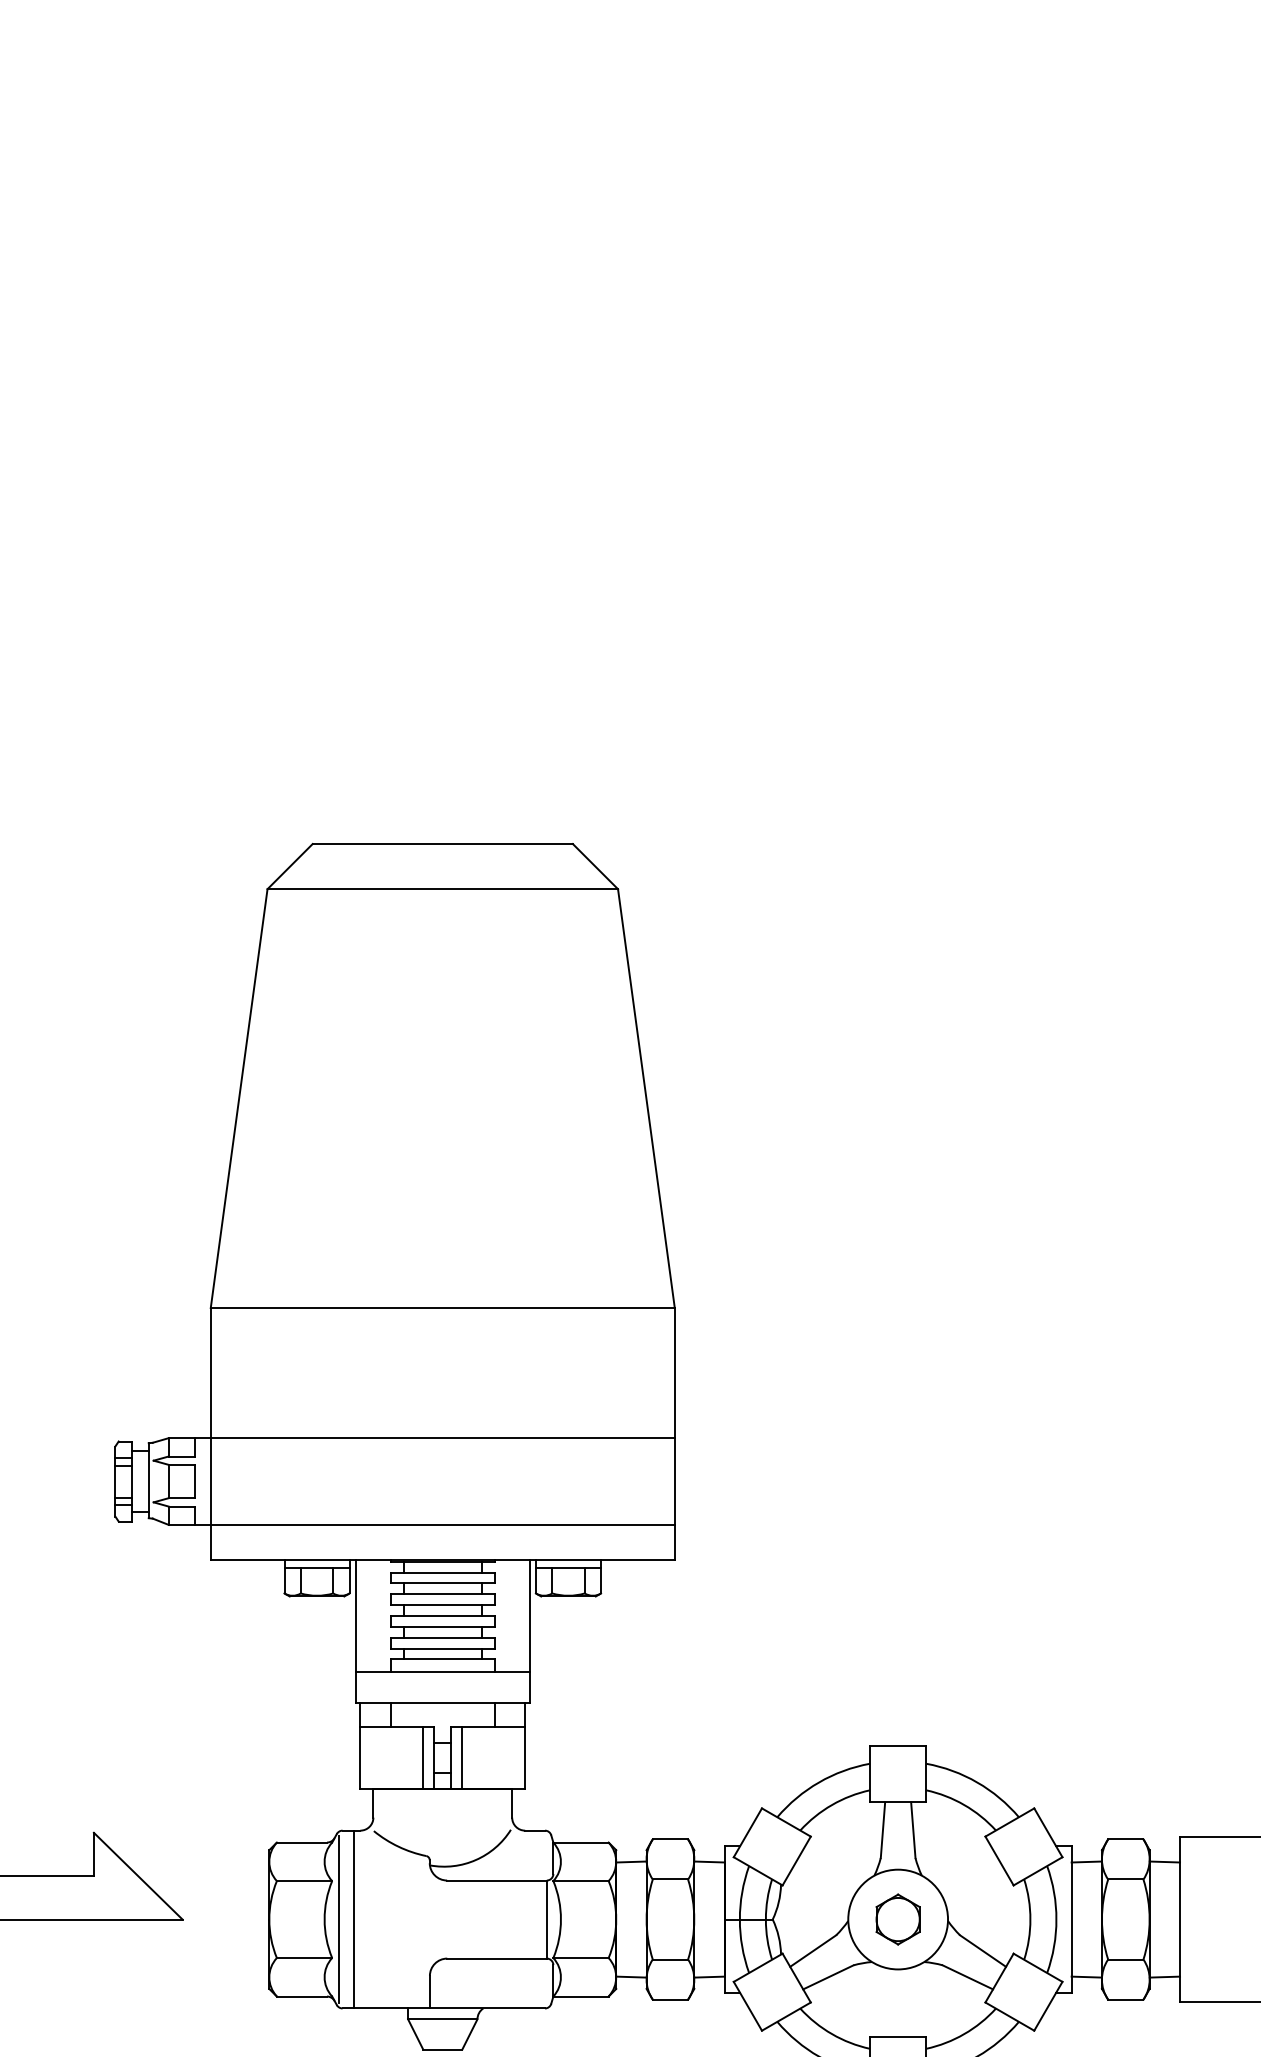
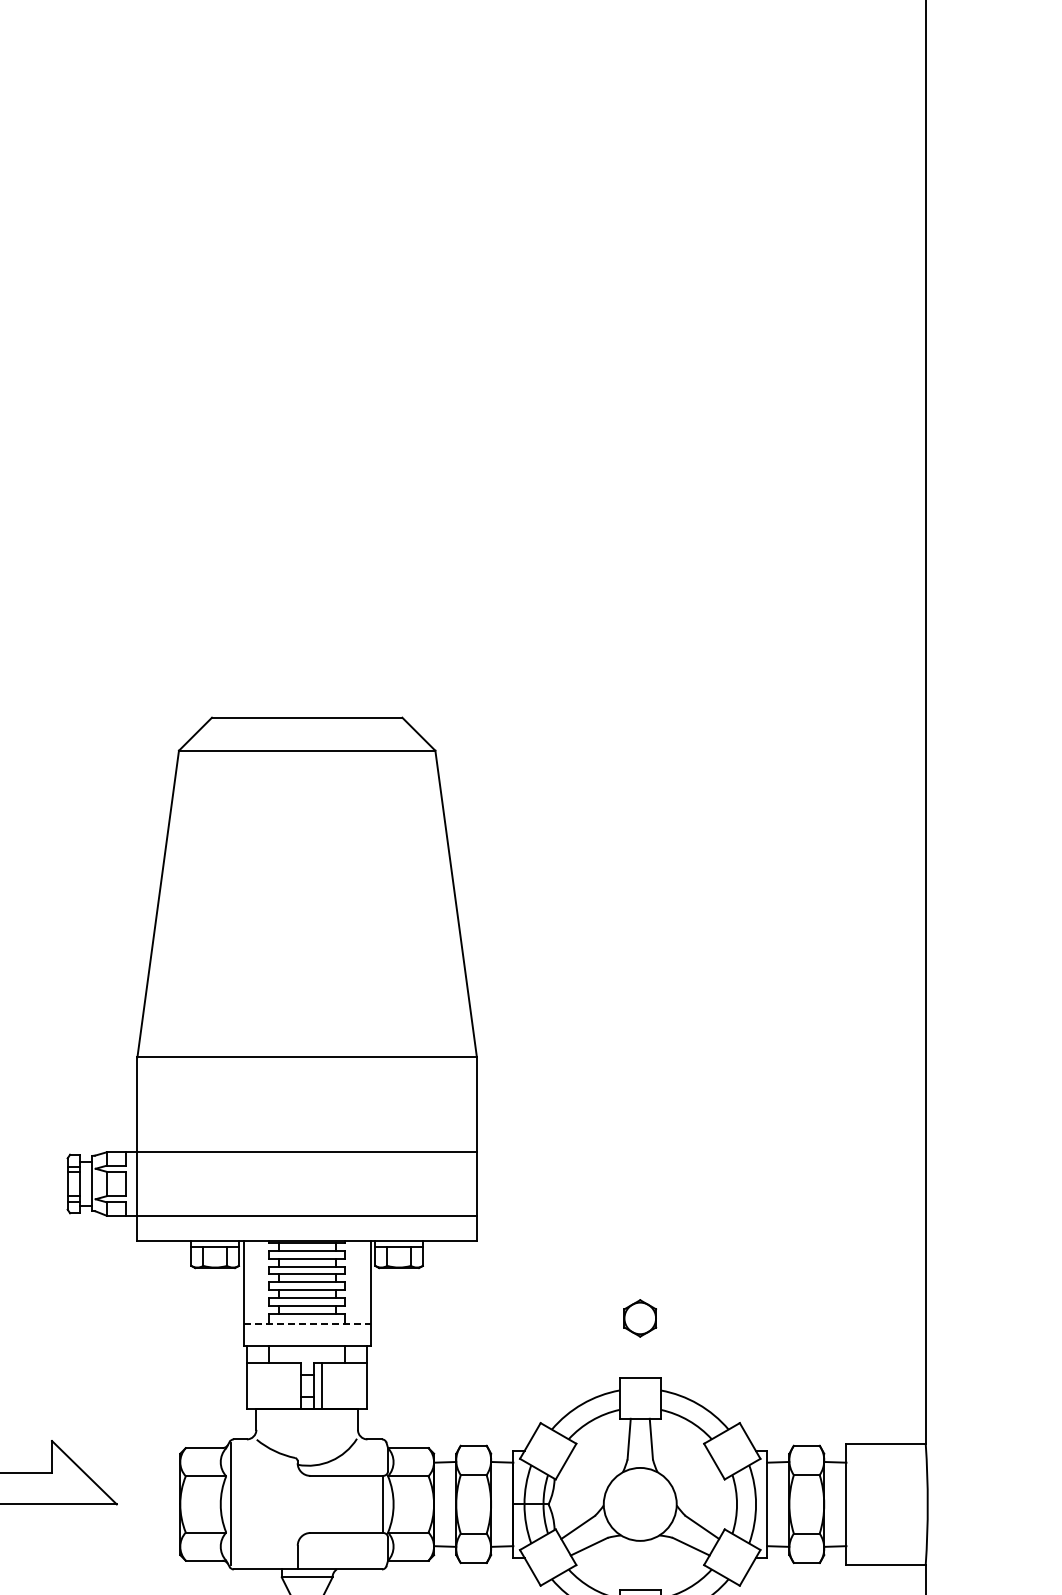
line: (443, 1672) -> (307, 1323), solid -> dashed
line: (422, 1758) -> (292, 1386), removed
line: (354, 1919) -> (242, 1504), removed
part: (898, 1919) -> (640, 1318), moved

